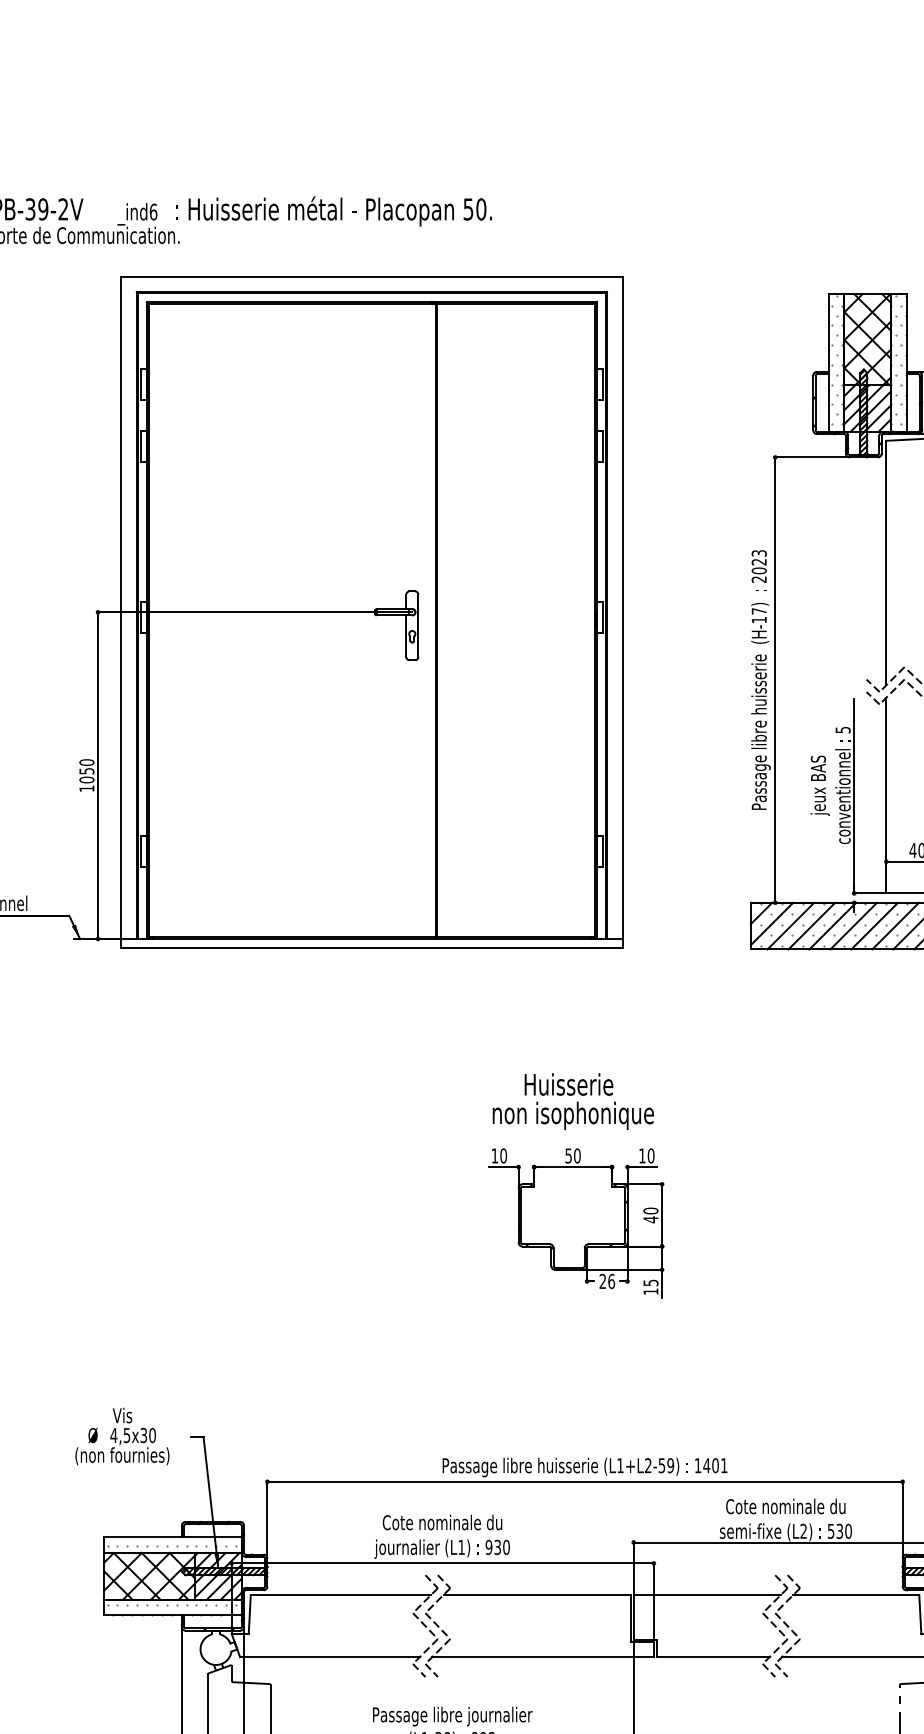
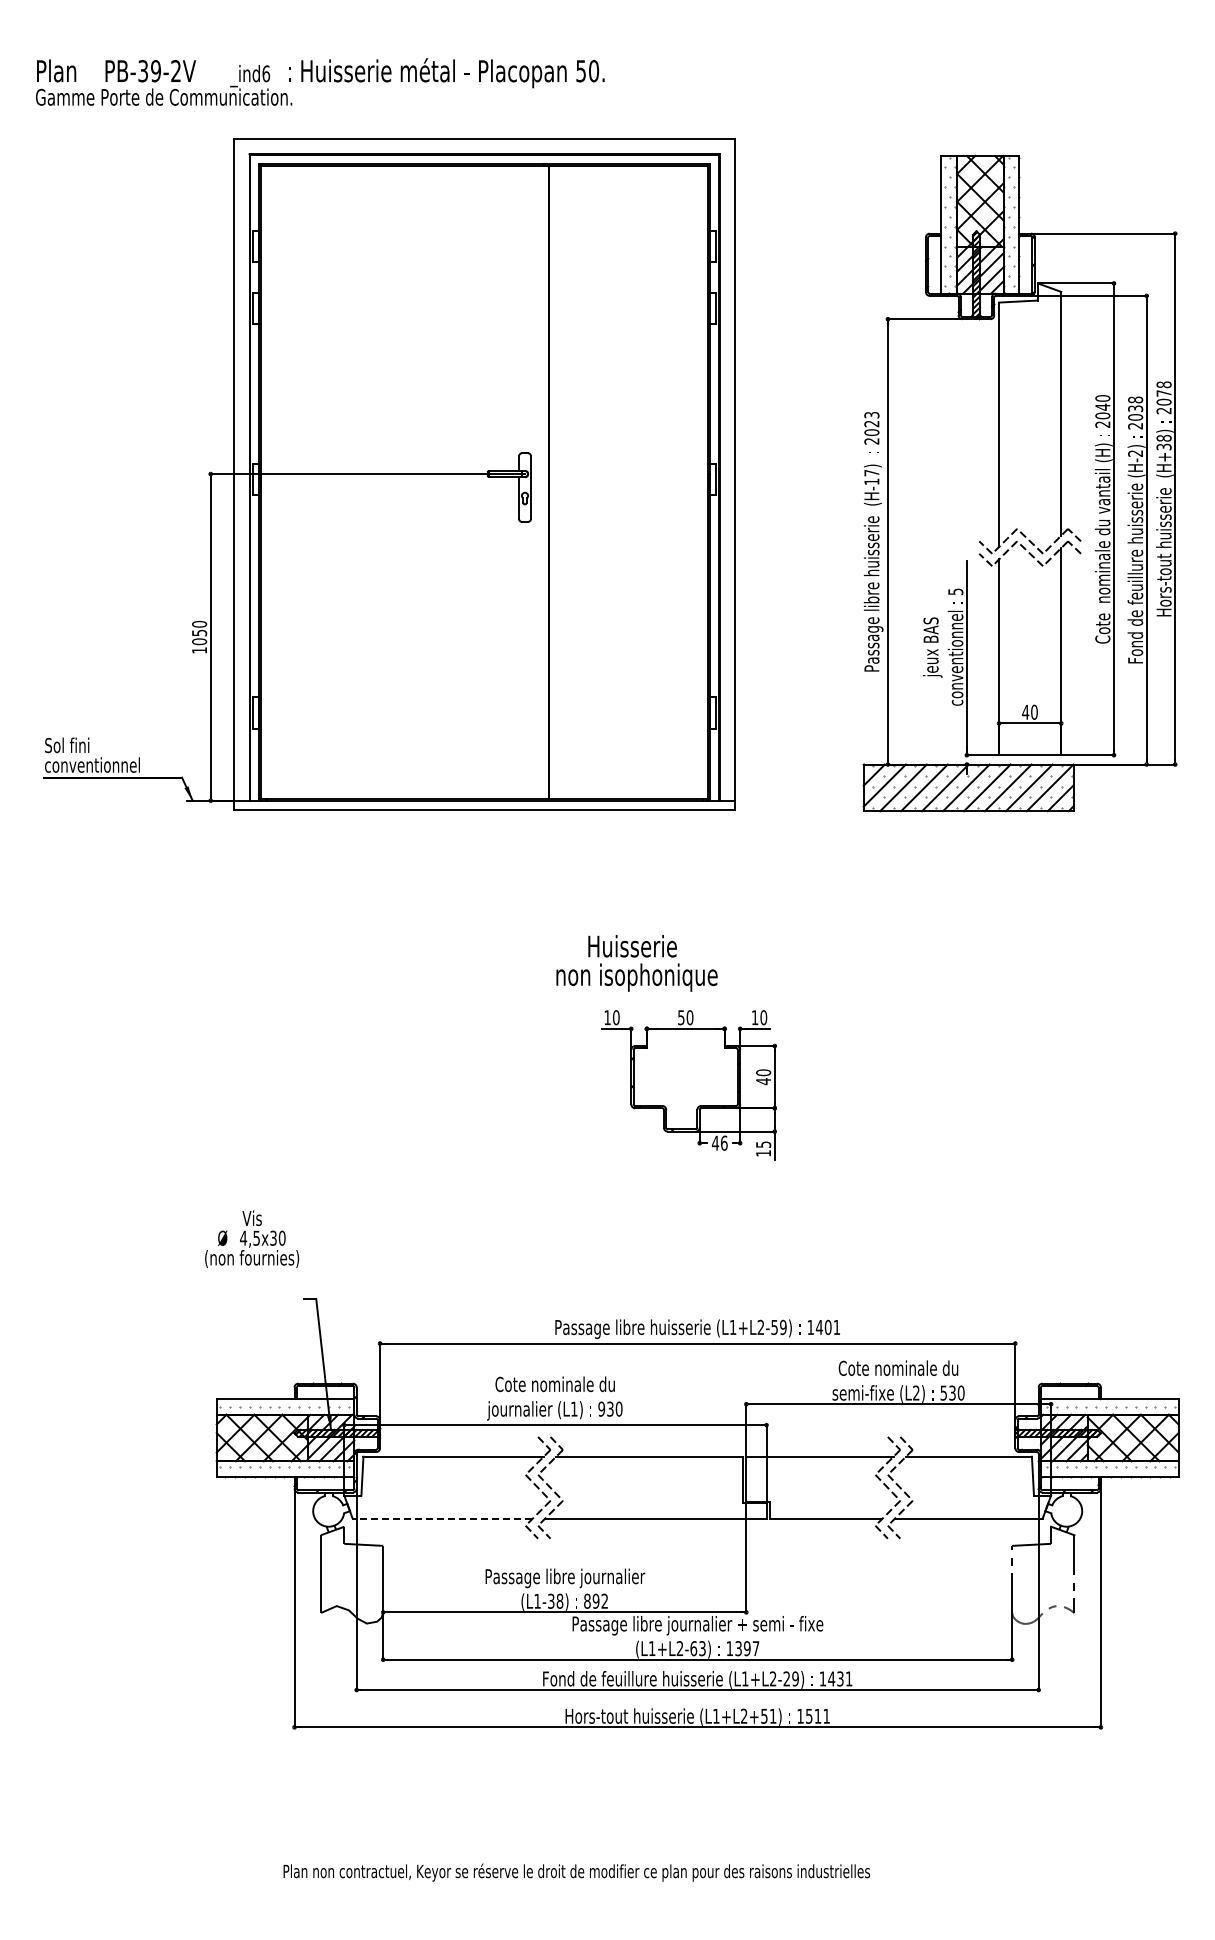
text: (572, 1101) -> (636, 963), moved
text: (602, 1280) -> (715, 1142), 26 -> 46
text: (122, 1435) -> (252, 1238), moved
line: (329, 1656) -> (442, 1518), solid -> dashed

